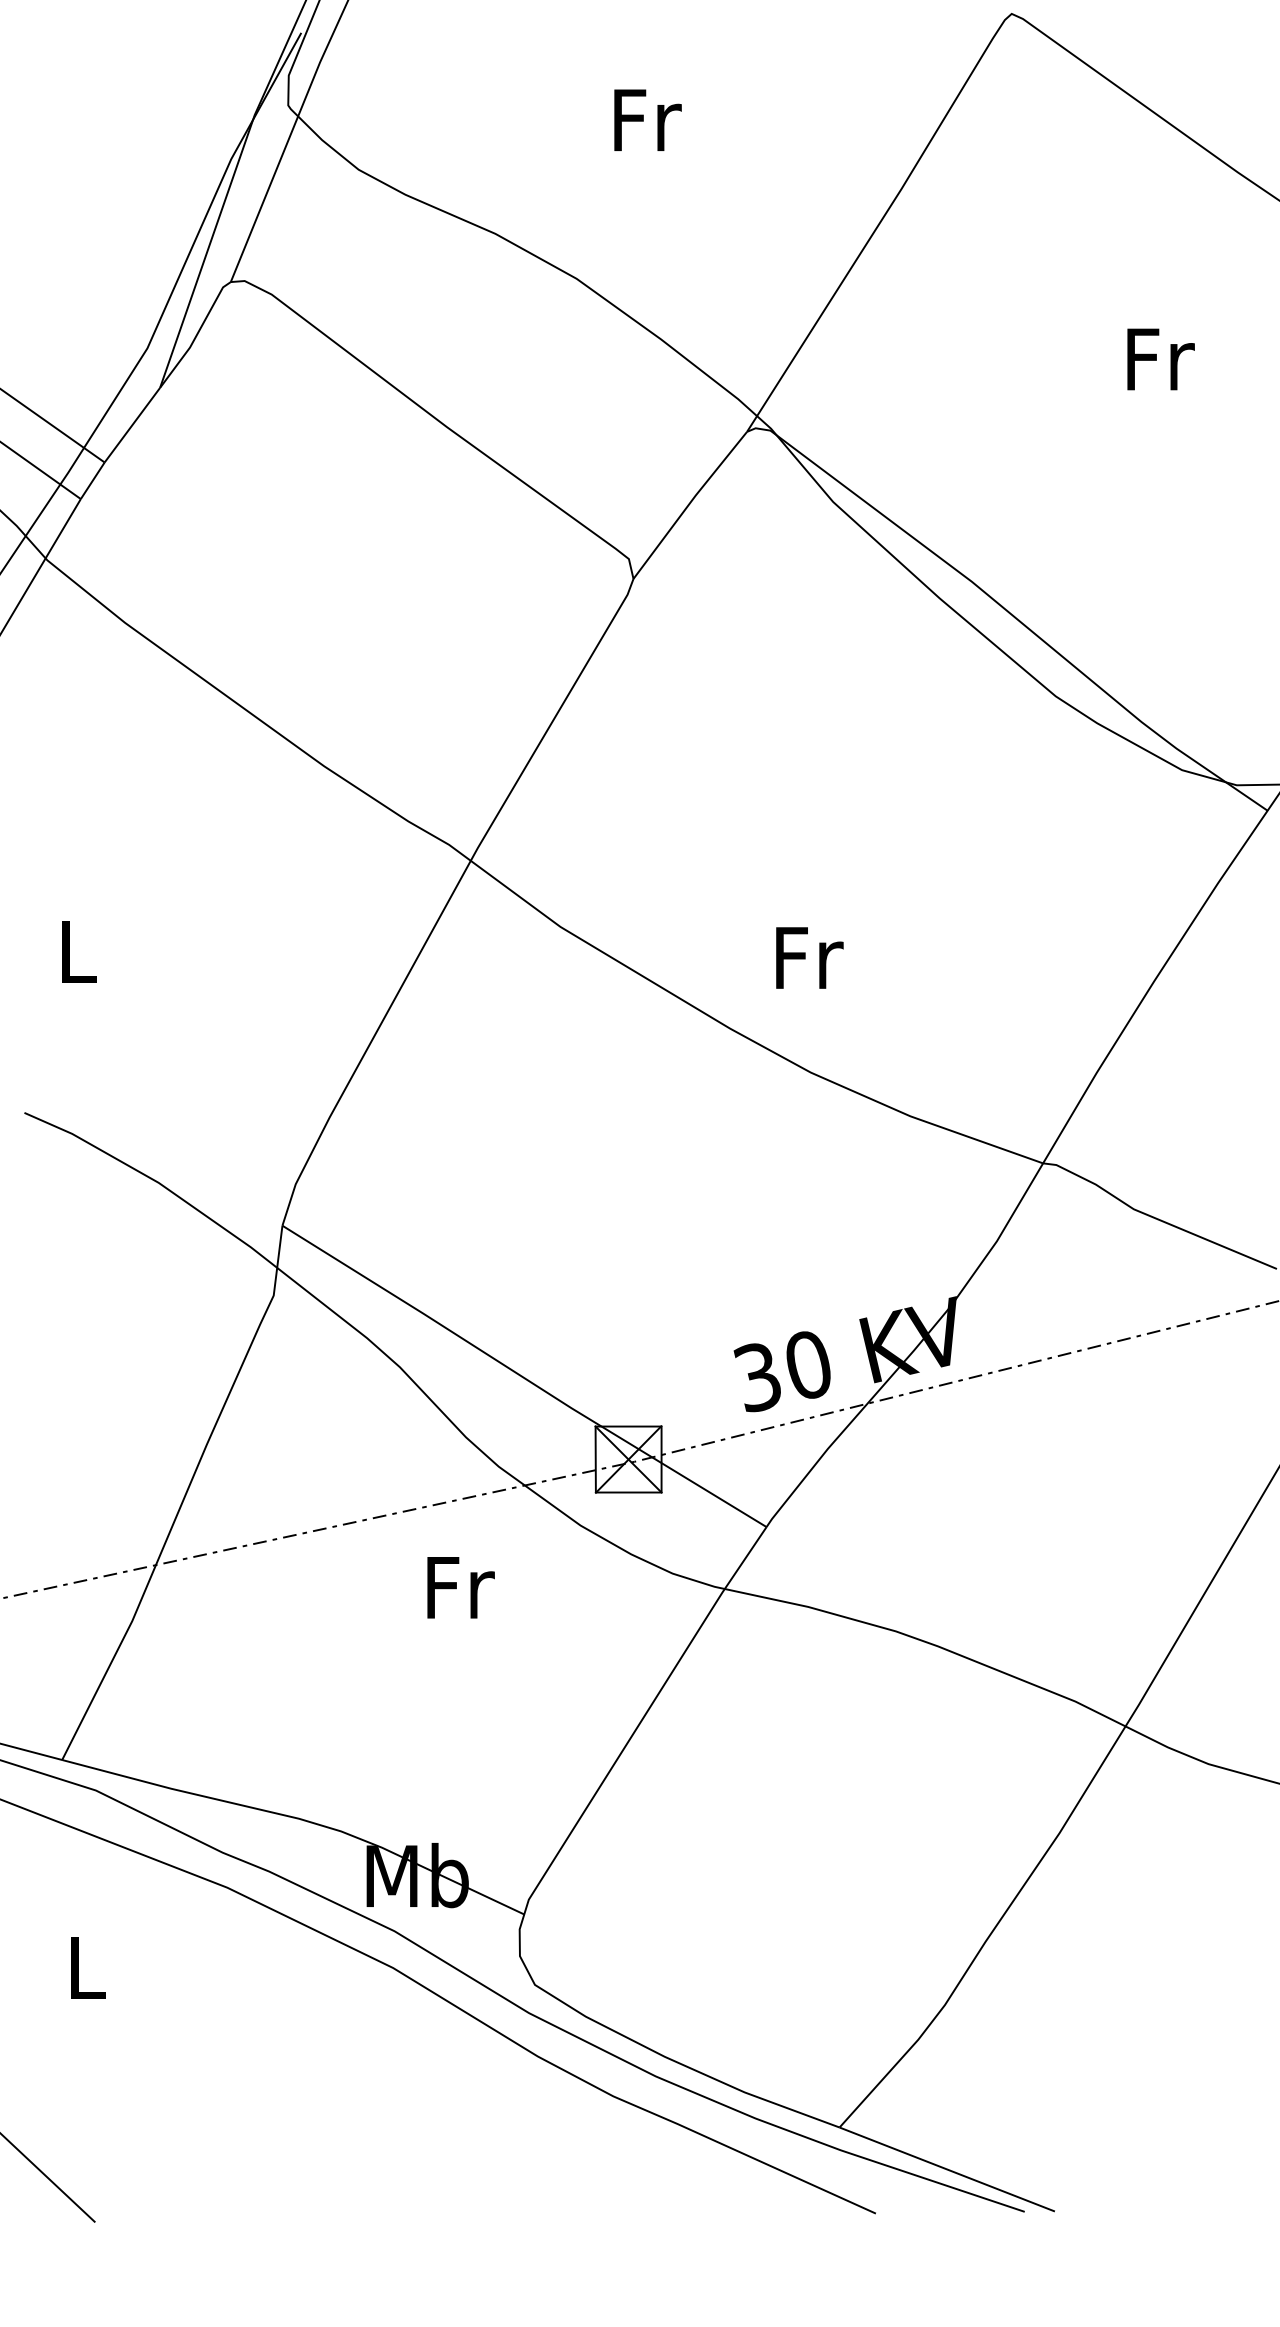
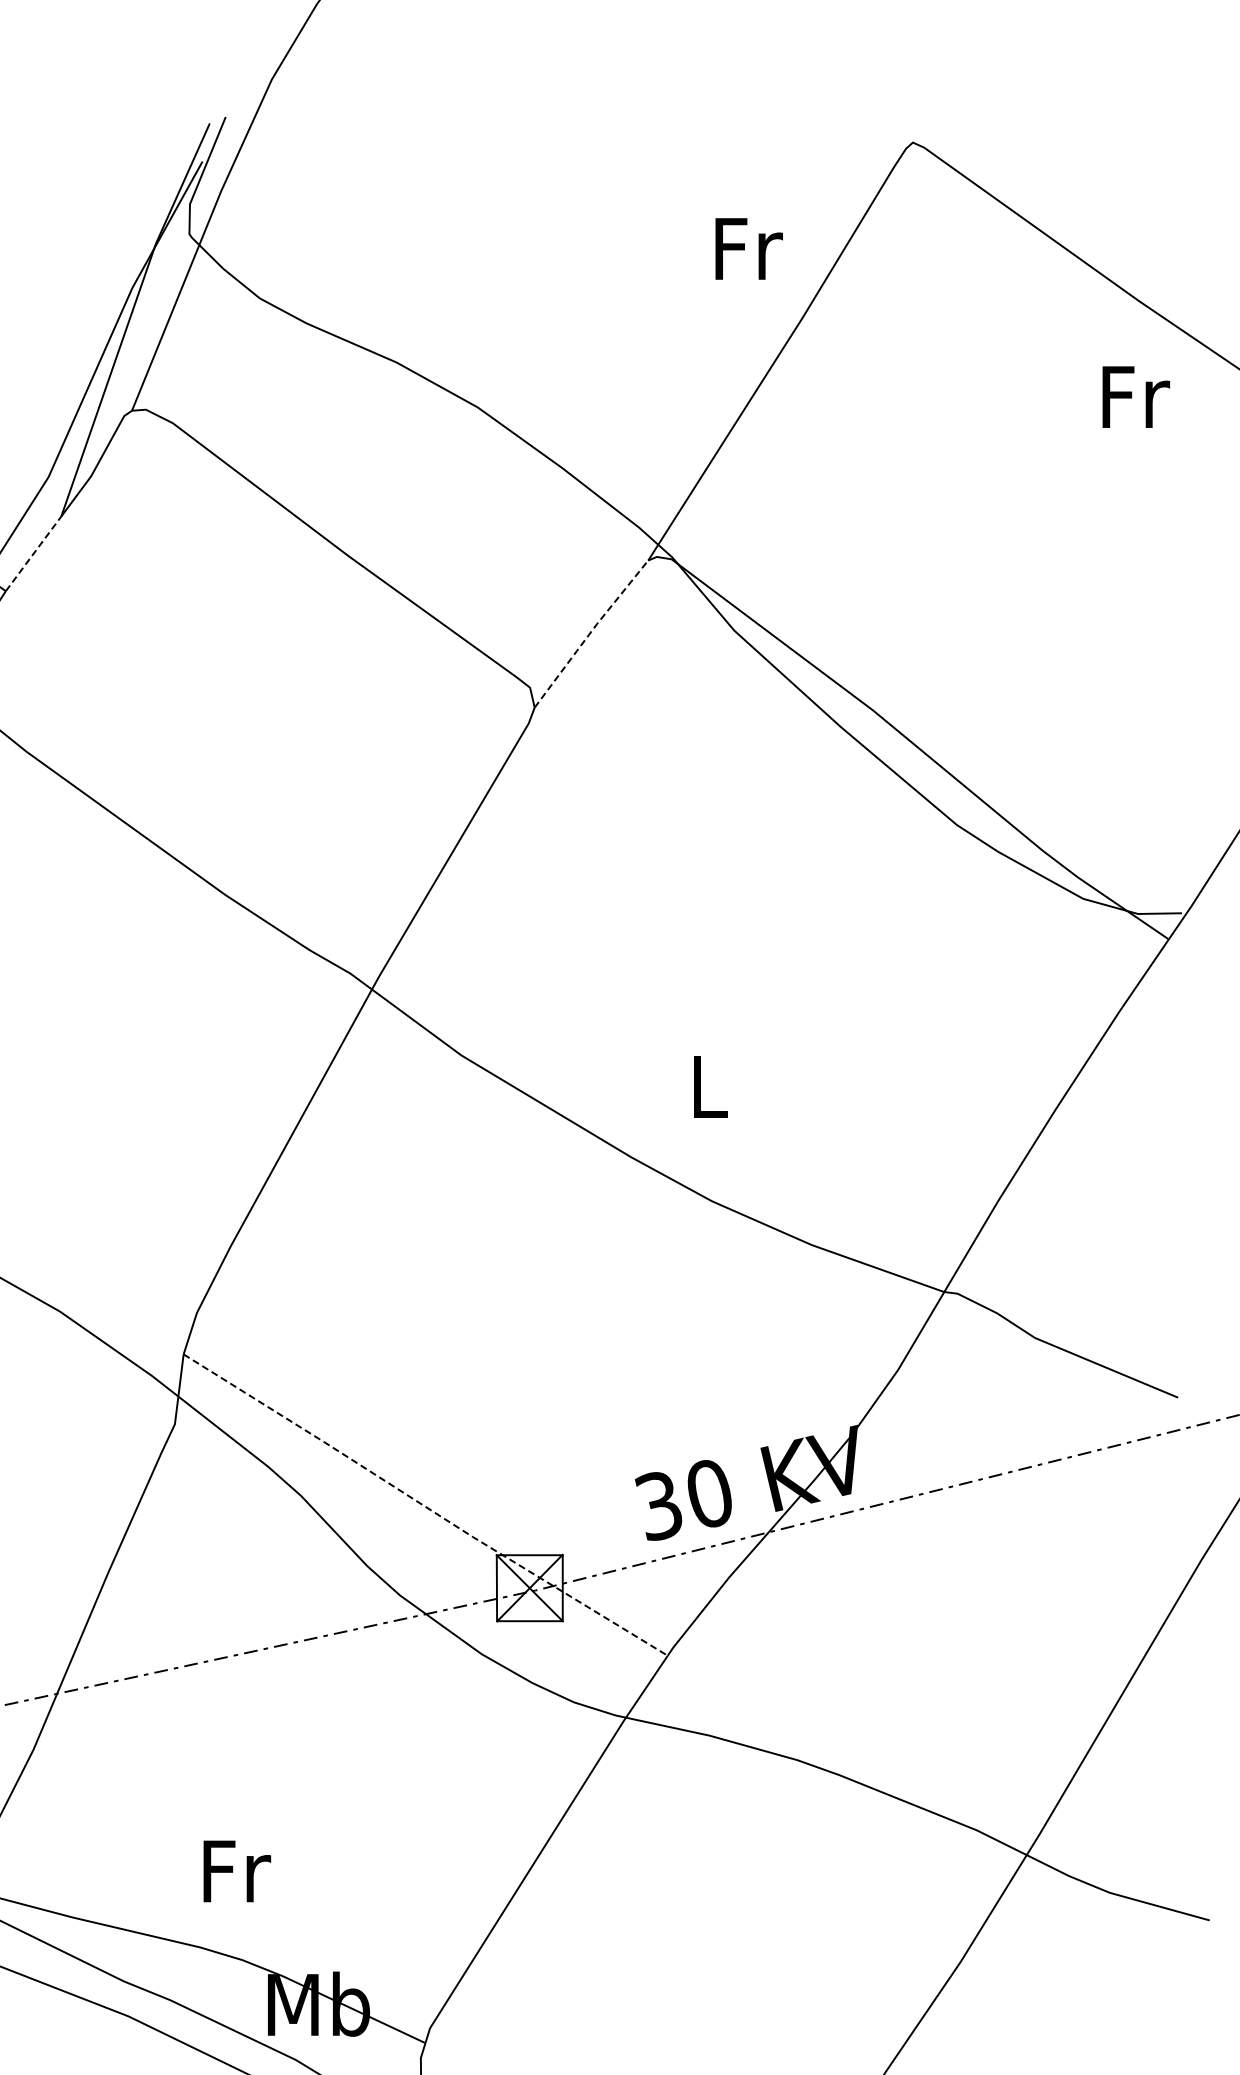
text: (647, 119) -> (748, 248), moved
text: (1160, 359) -> (1135, 397), moved
line: (132, 424) -> (33, 553), solid -> dashed
line: (689, 504) -> (590, 633), solid -> dashed
text: (809, 957) -> (710, 1086), Fr -> L
line: (523, 1377) -> (424, 1506), solid -> dashed
text: (460, 1587) -> (236, 1871), moved

